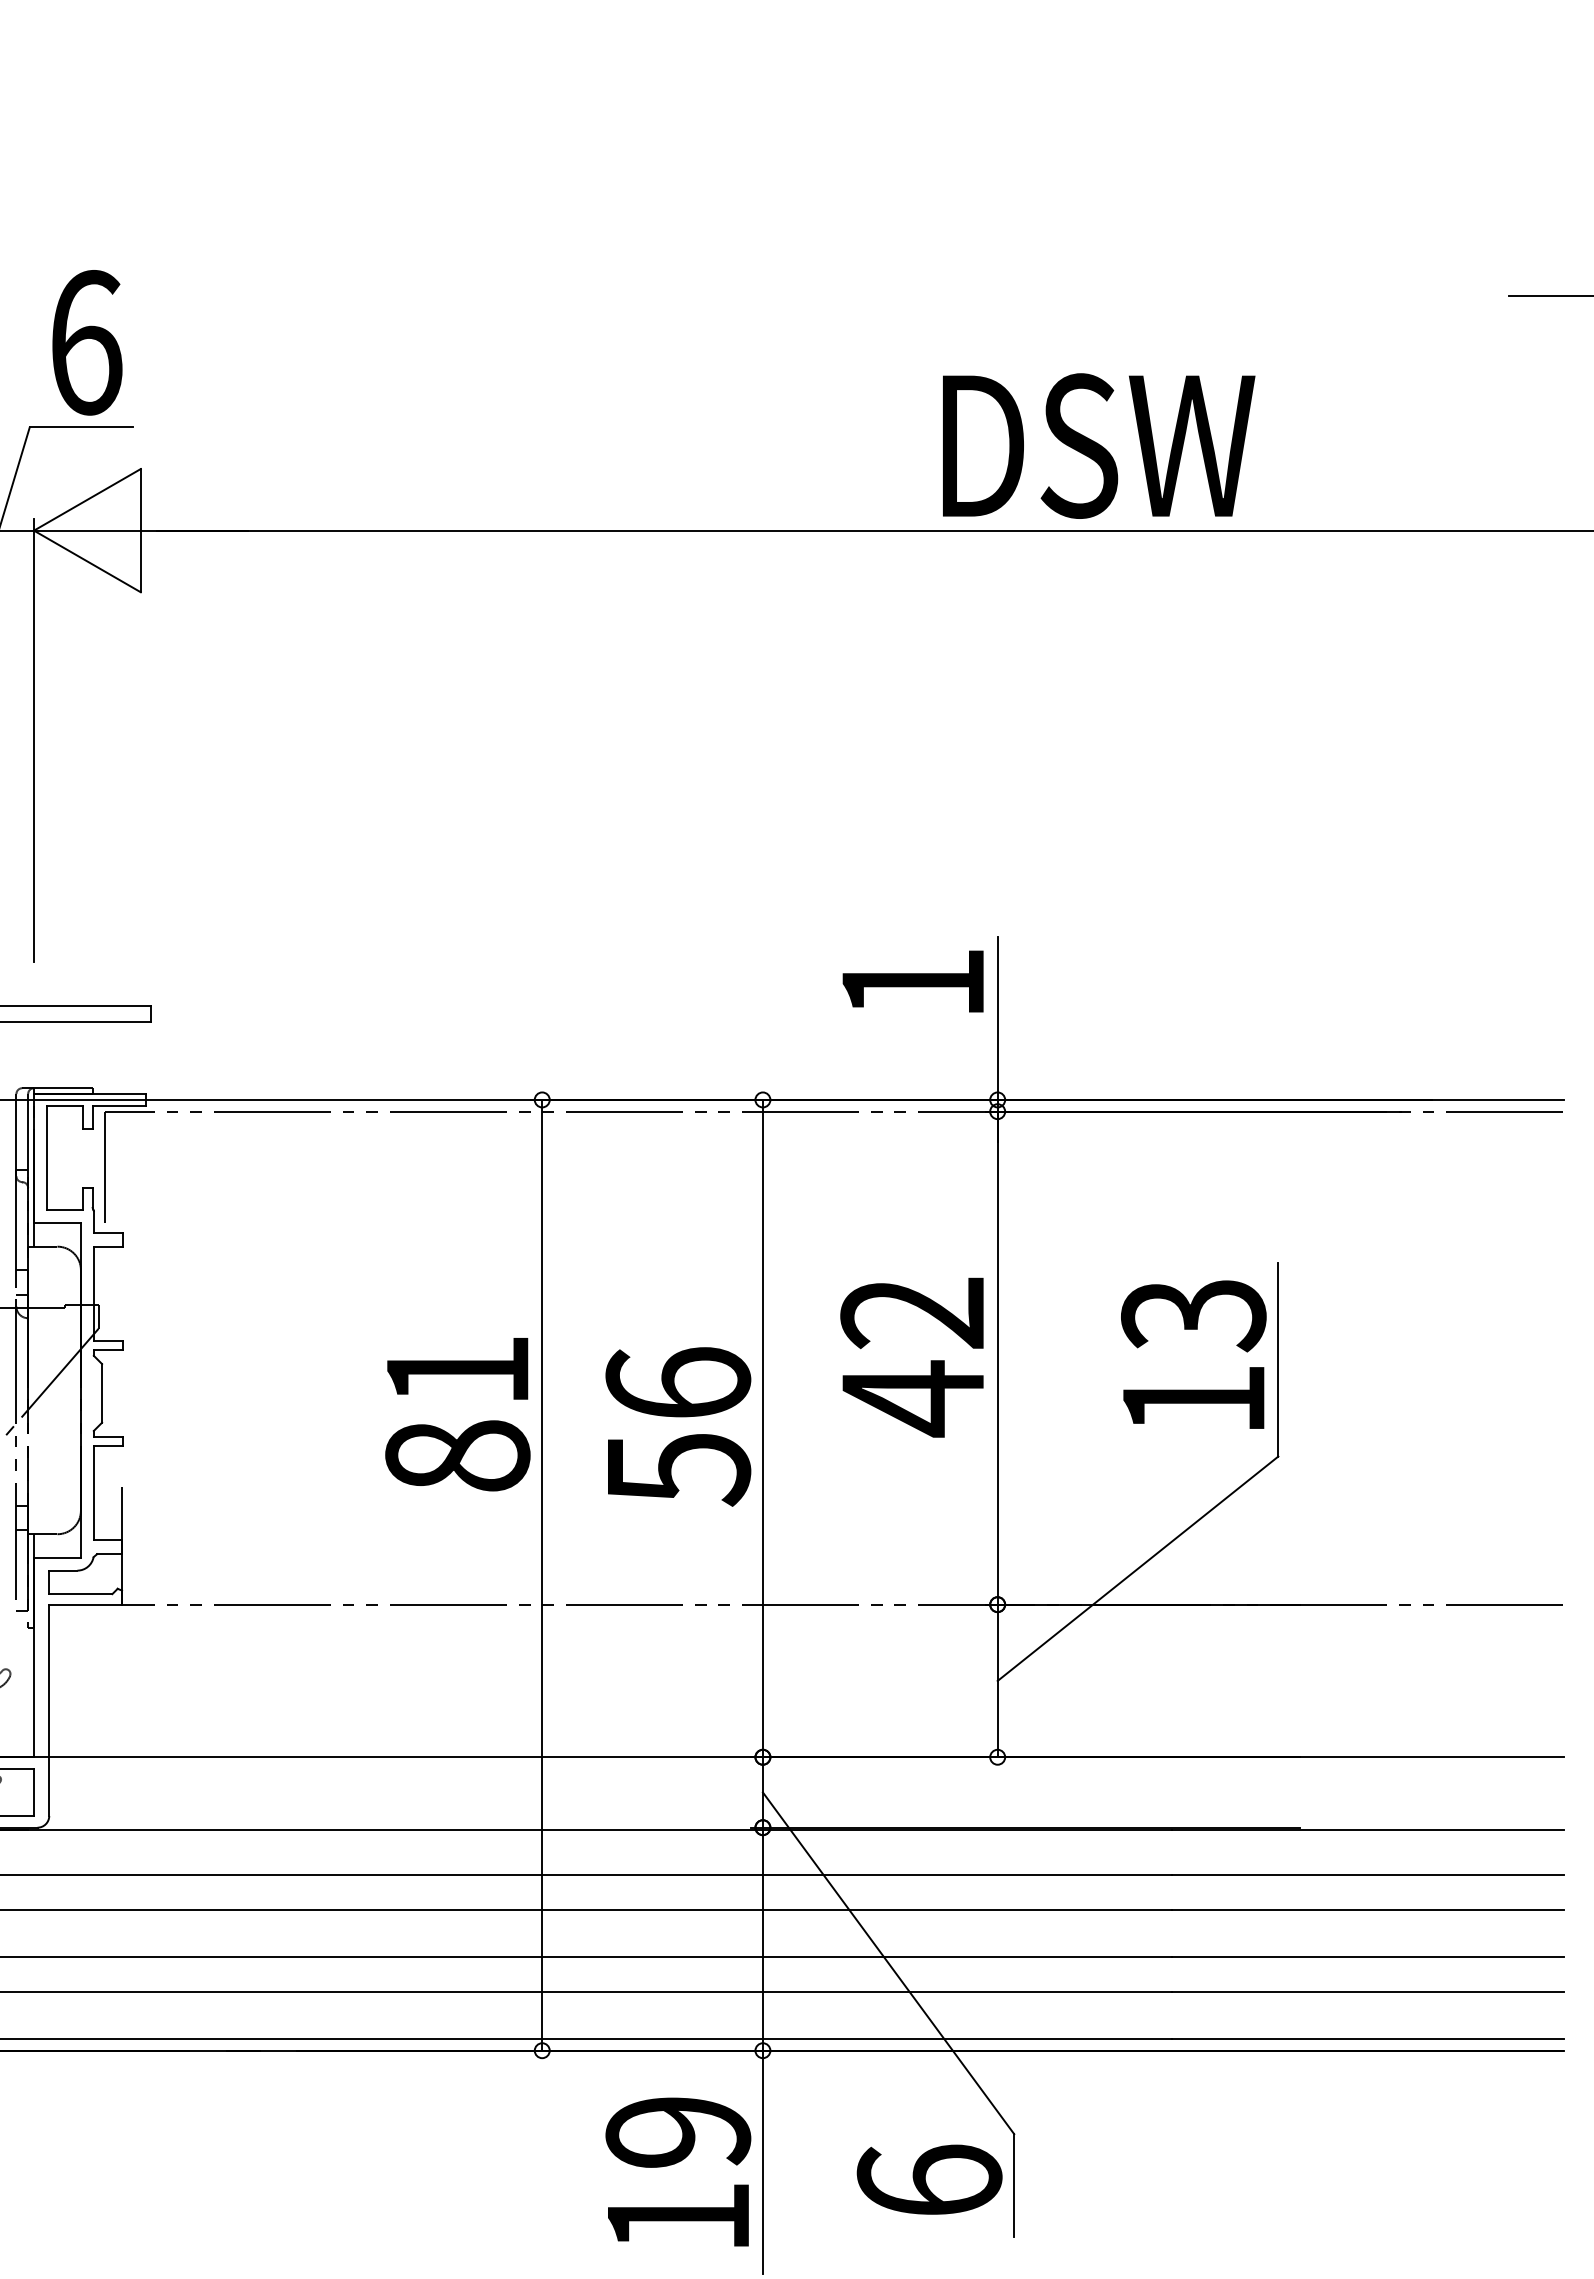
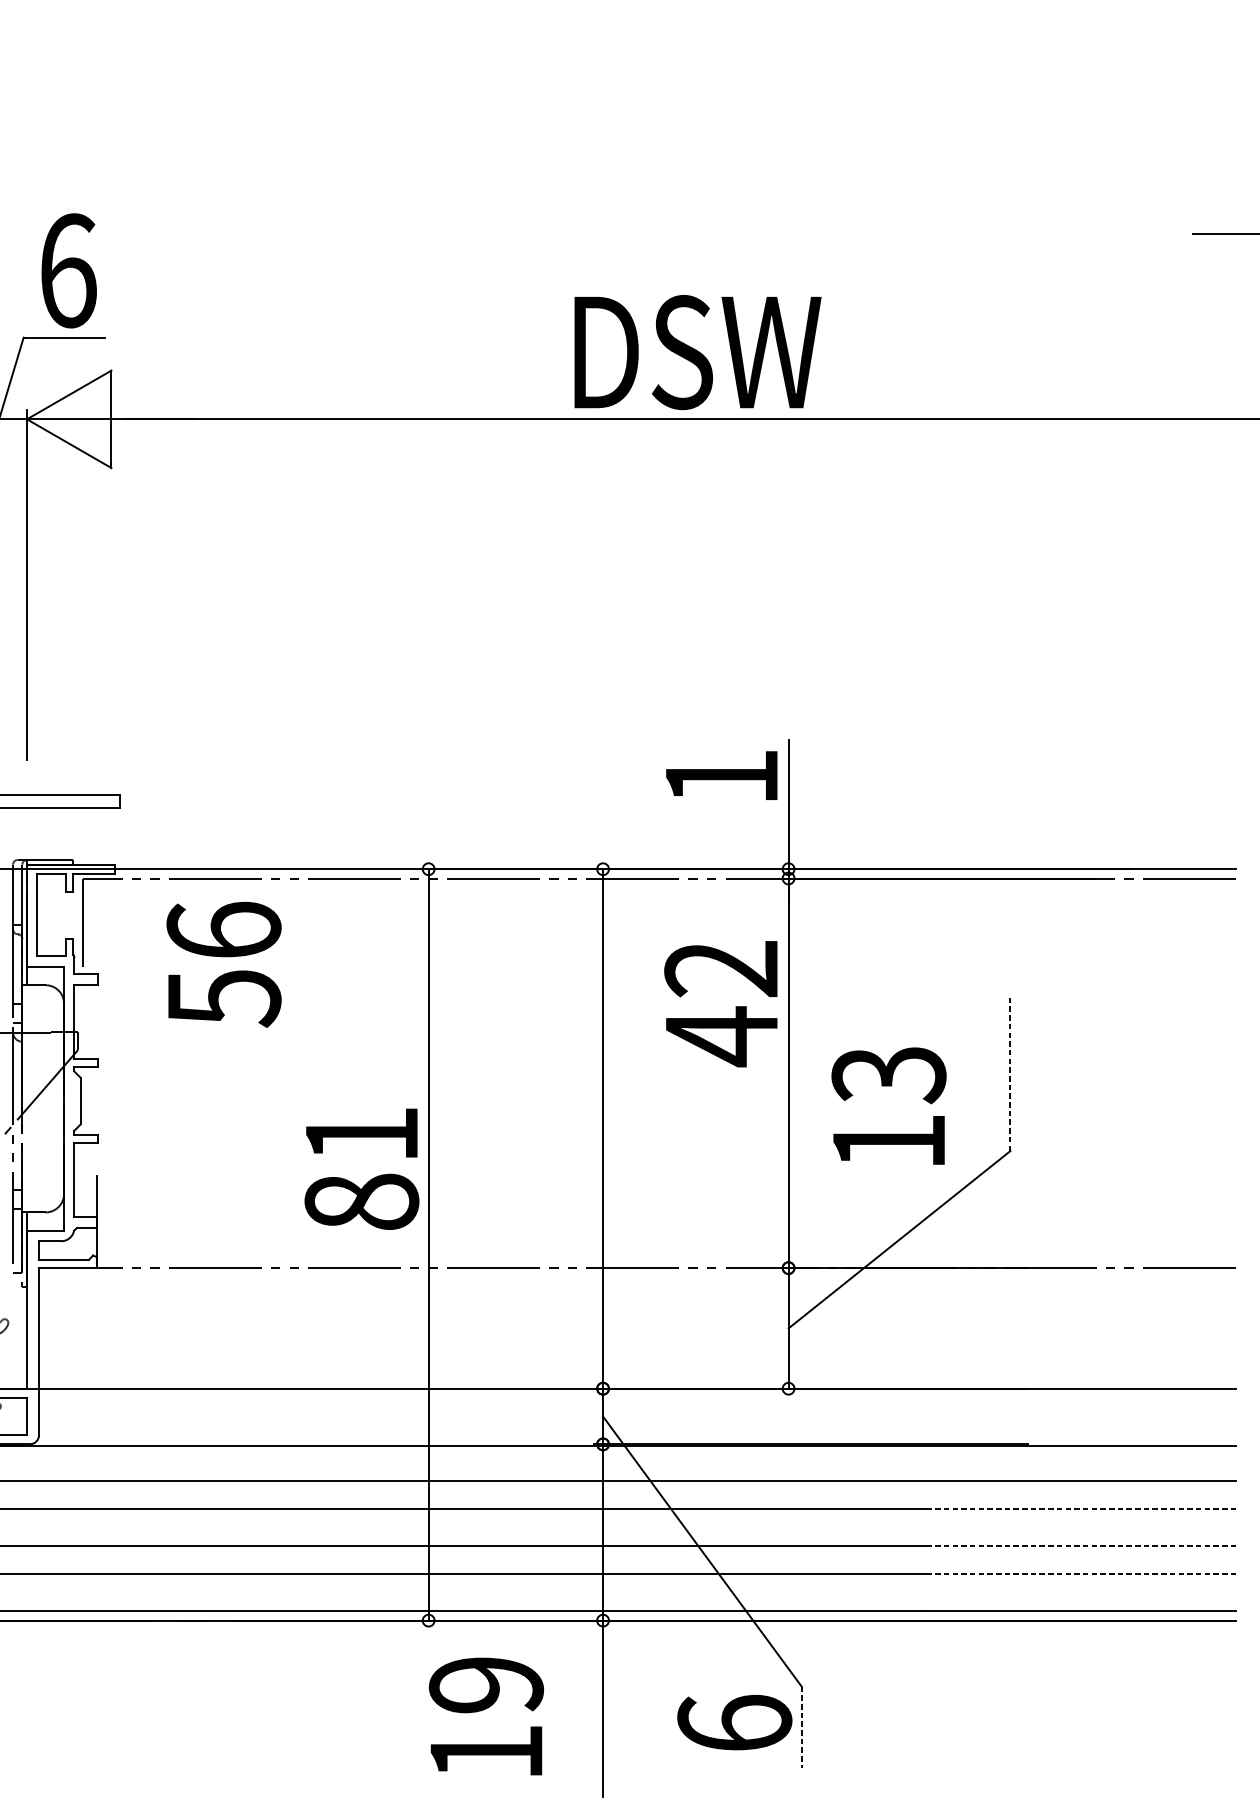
text: (1099, 445) -> (698, 352), moved
text: (1193, 1354) -> (888, 1105), moved
text: (911, 1357) -> (720, 1004), moved
line: (1278, 1359) -> (1010, 1074), solid -> dashed
text: (457, 1414) -> (361, 1169), moved
text: (678, 1426) -> (224, 964), moved
line: (1367, 1909) -> (1080, 1509), solid -> dashed
line: (1367, 1956) -> (1080, 1546), solid -> dashed
line: (1367, 1992) -> (1080, 1574), solid -> dashed
text: (678, 2171) -> (486, 1716), moved
line: (1014, 2185) -> (801, 1727), solid -> dashed

